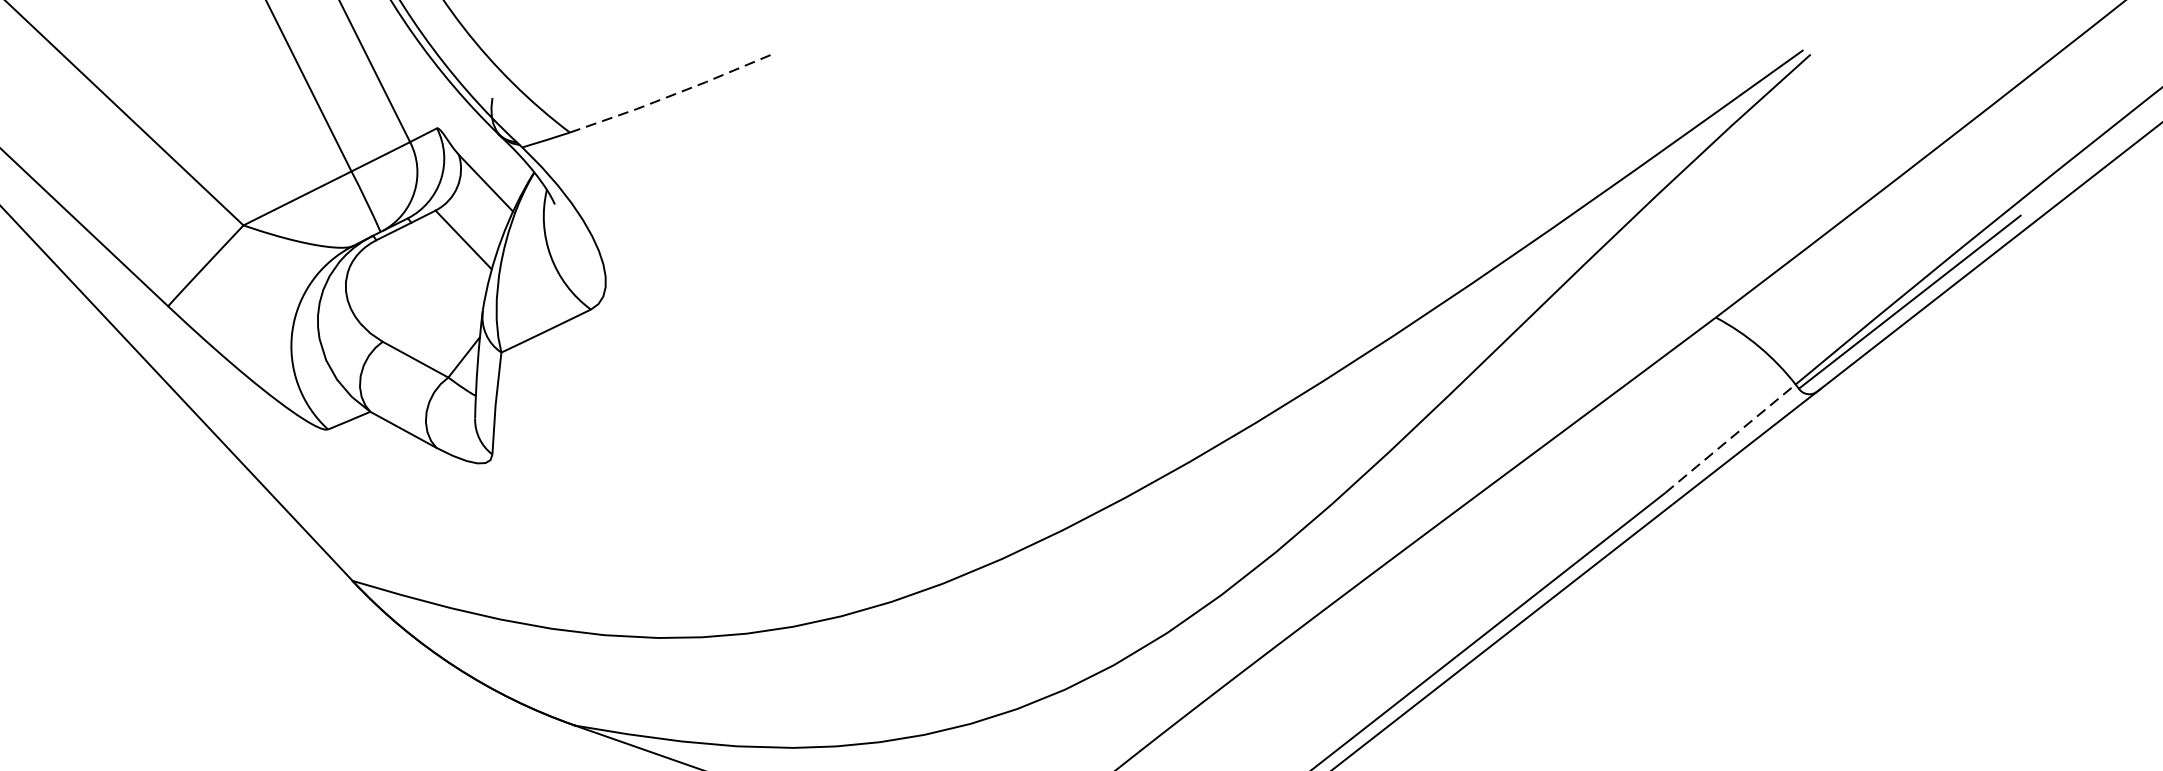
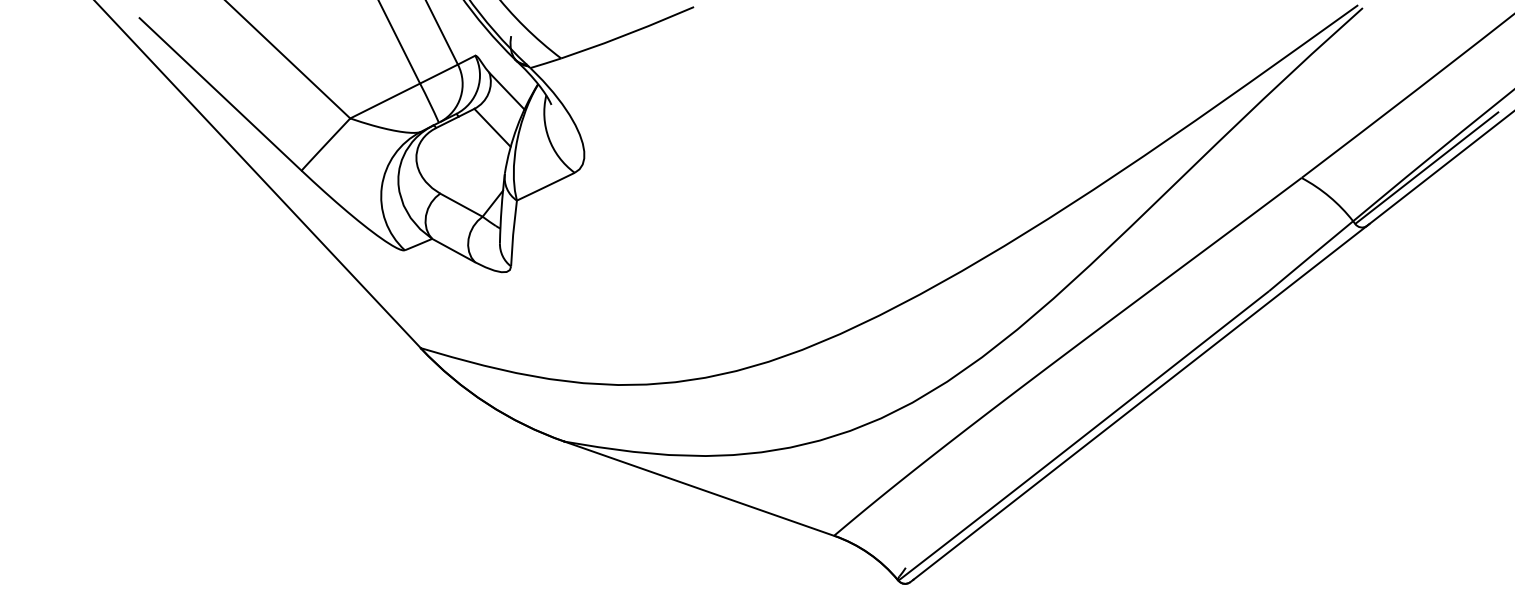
line: (674, 93) -> (628, 33), dashed -> solid
line: (1729, 439) -> (1310, 256), dashed -> solid

